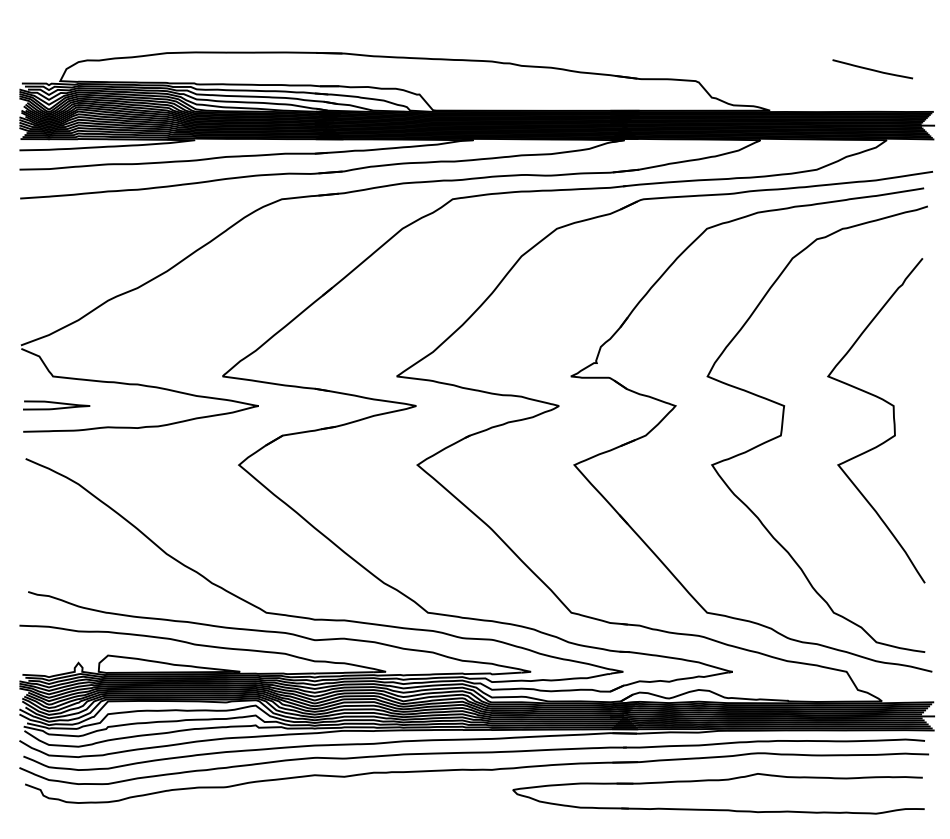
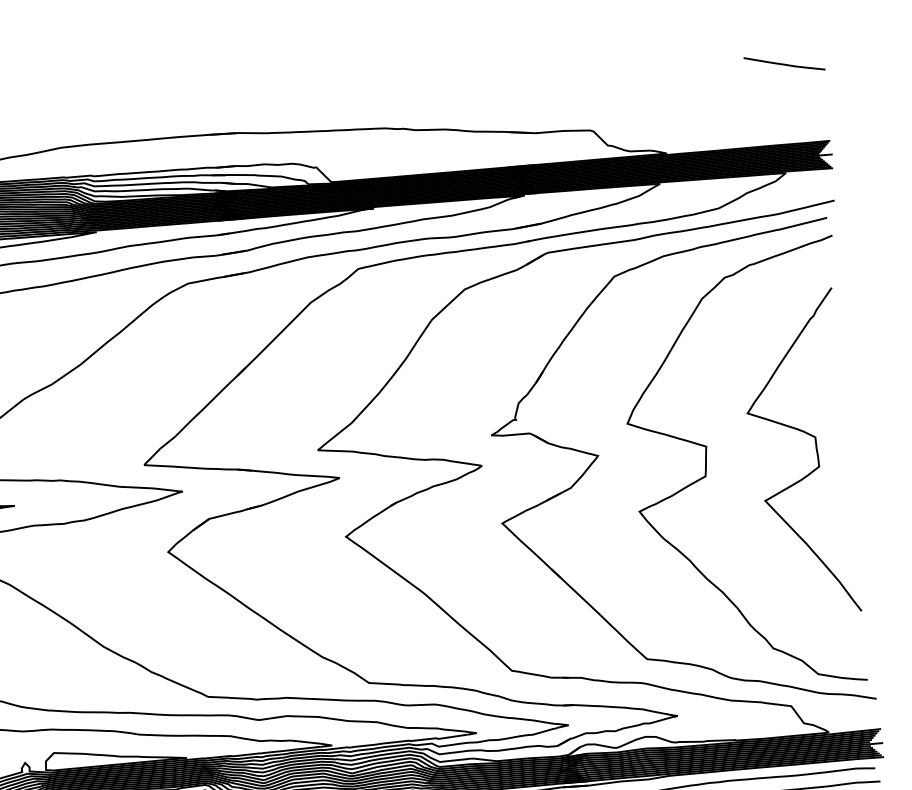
curve: (872, 69) -> (784, 64), moved

